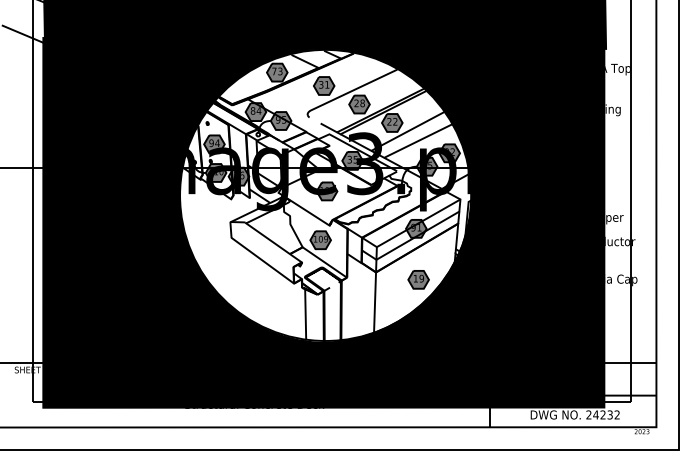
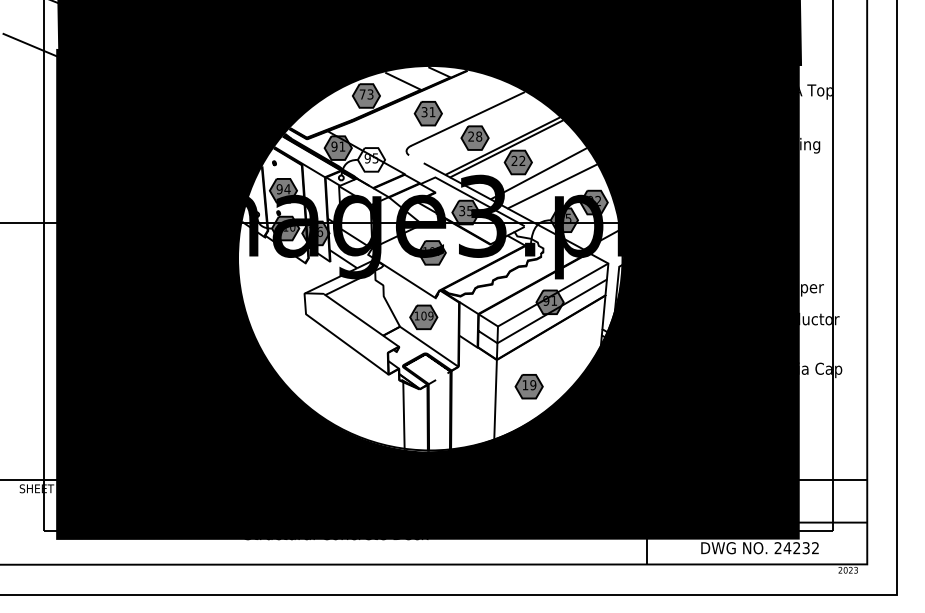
text: (256, 110) -> (338, 146), 84 -> 91
fill: (281, 120) -> (371, 159), removed
part: (418, 279) -> (528, 386), moved

